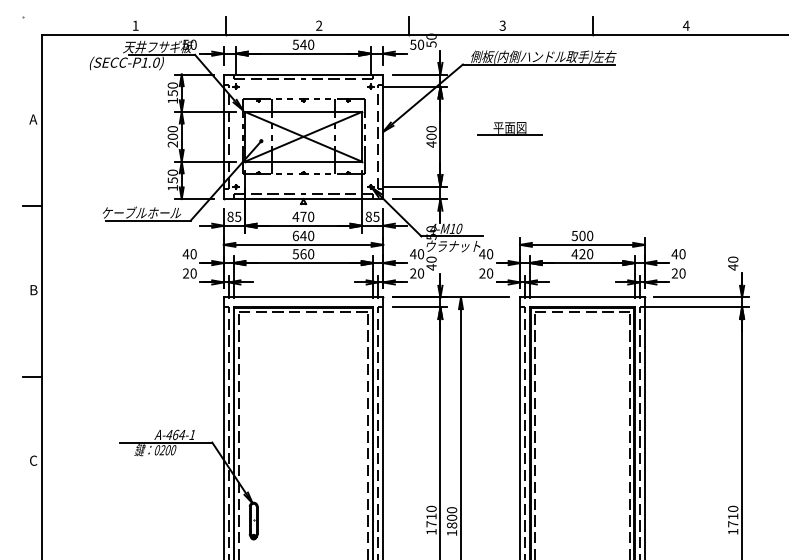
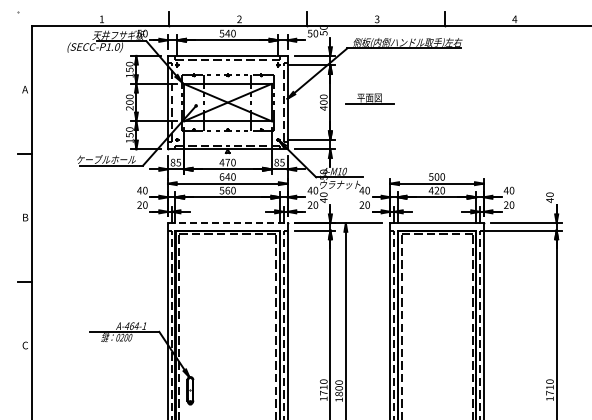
part: (509, 128) -> (369, 98), moved
line: (303, 298) -> (227, 223), solid -> dashed

